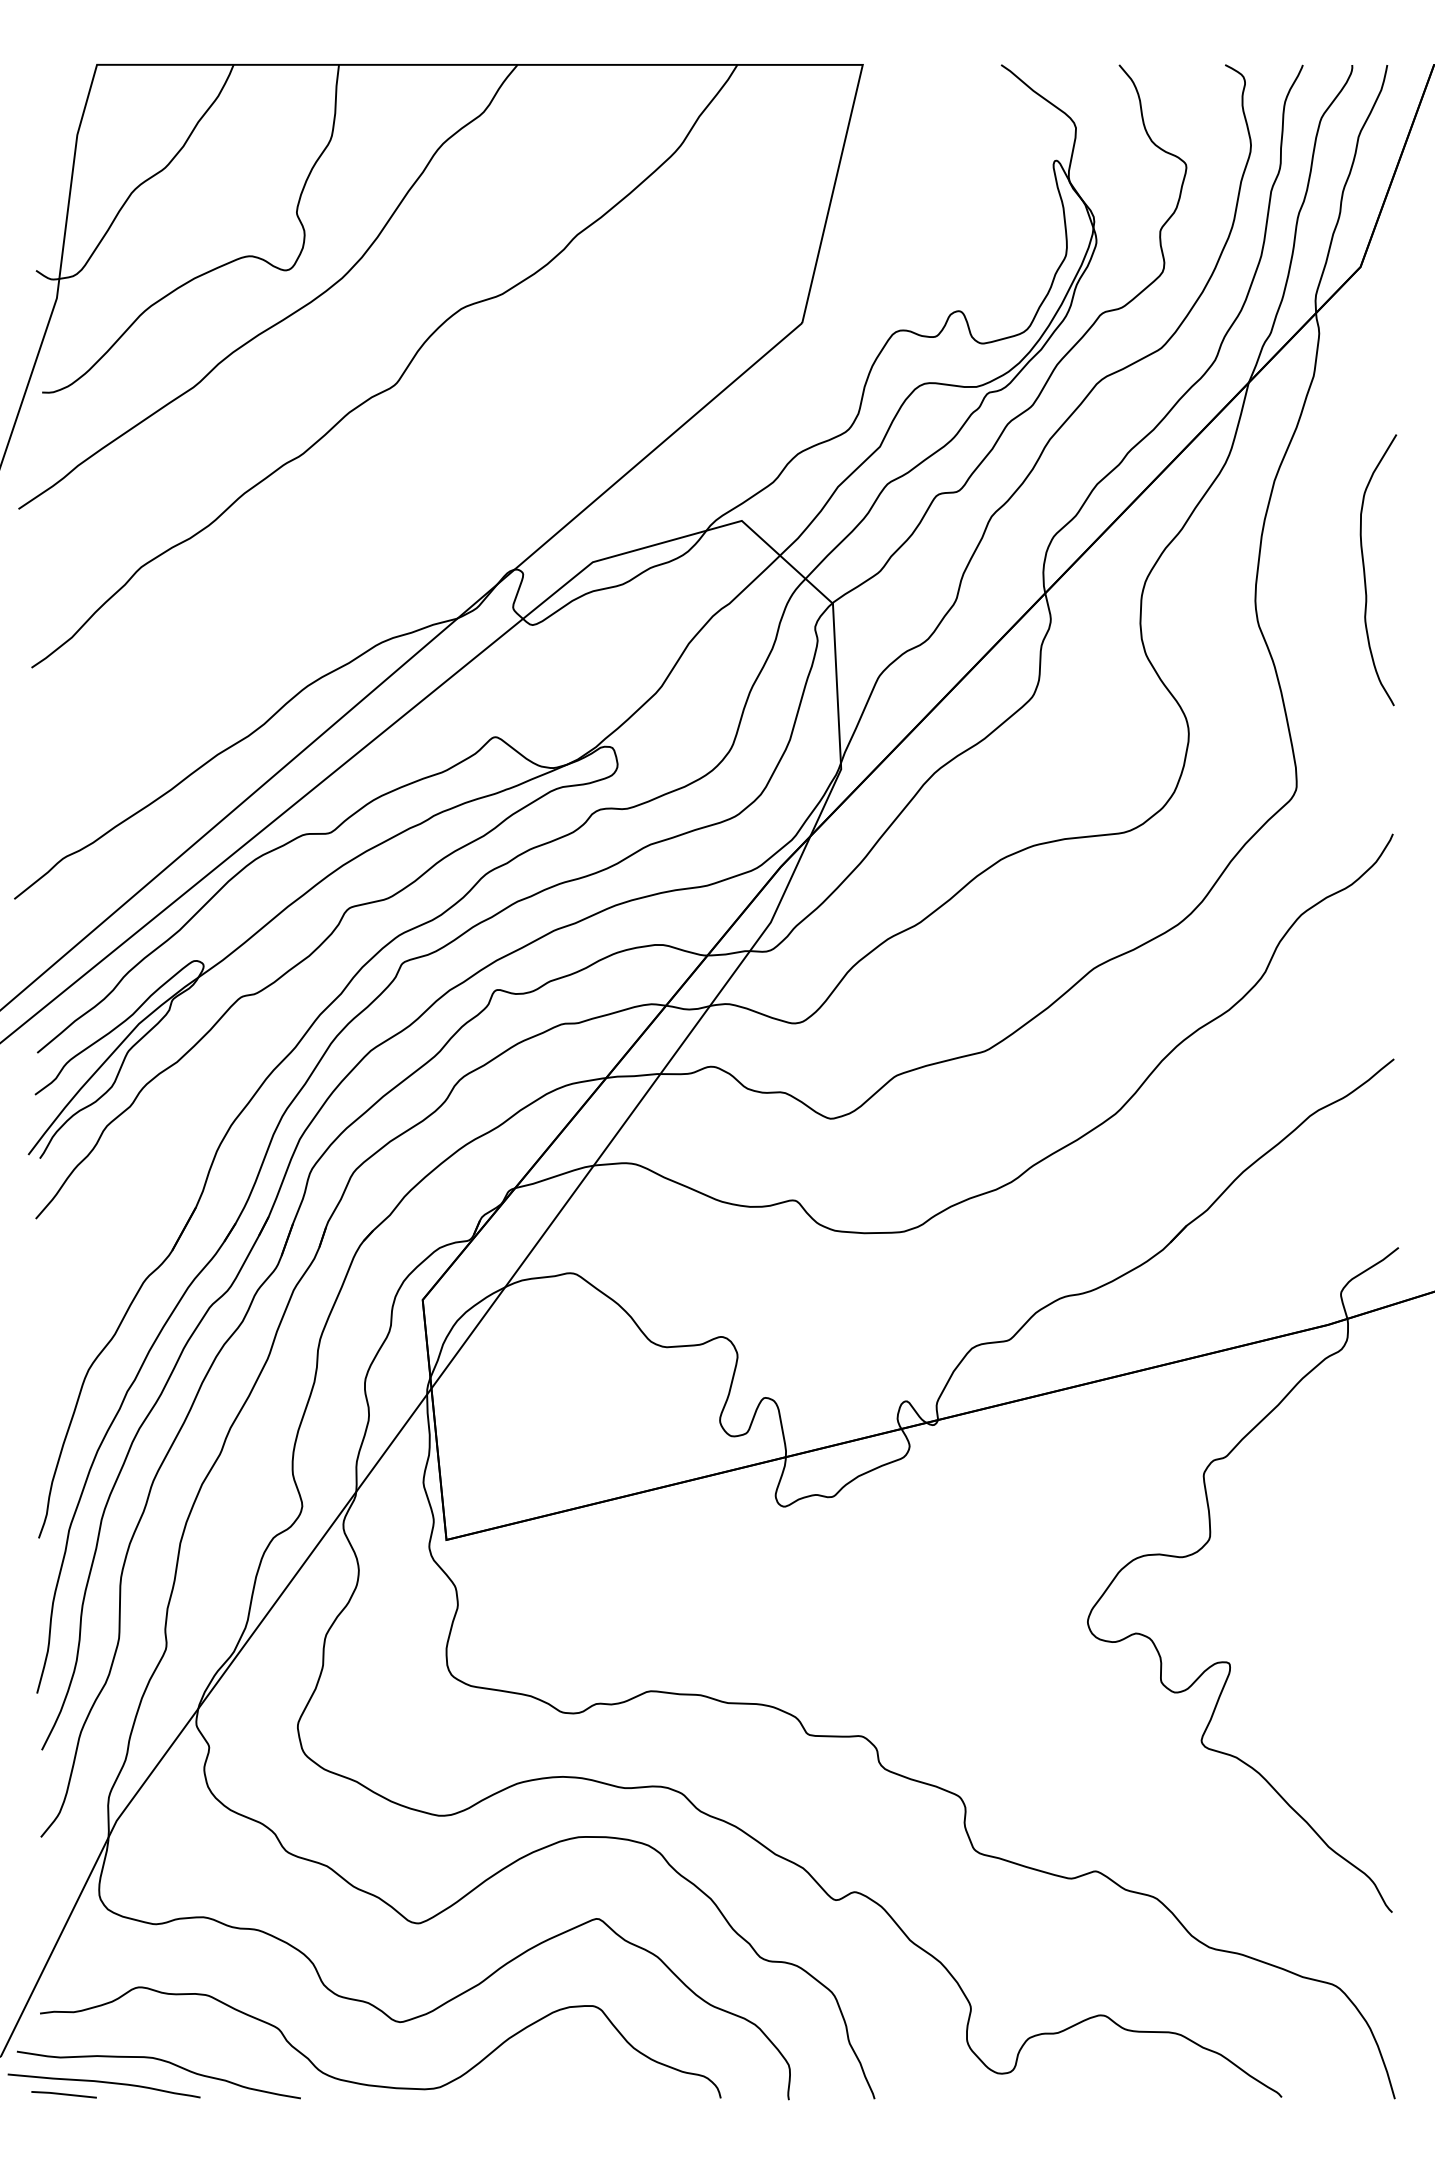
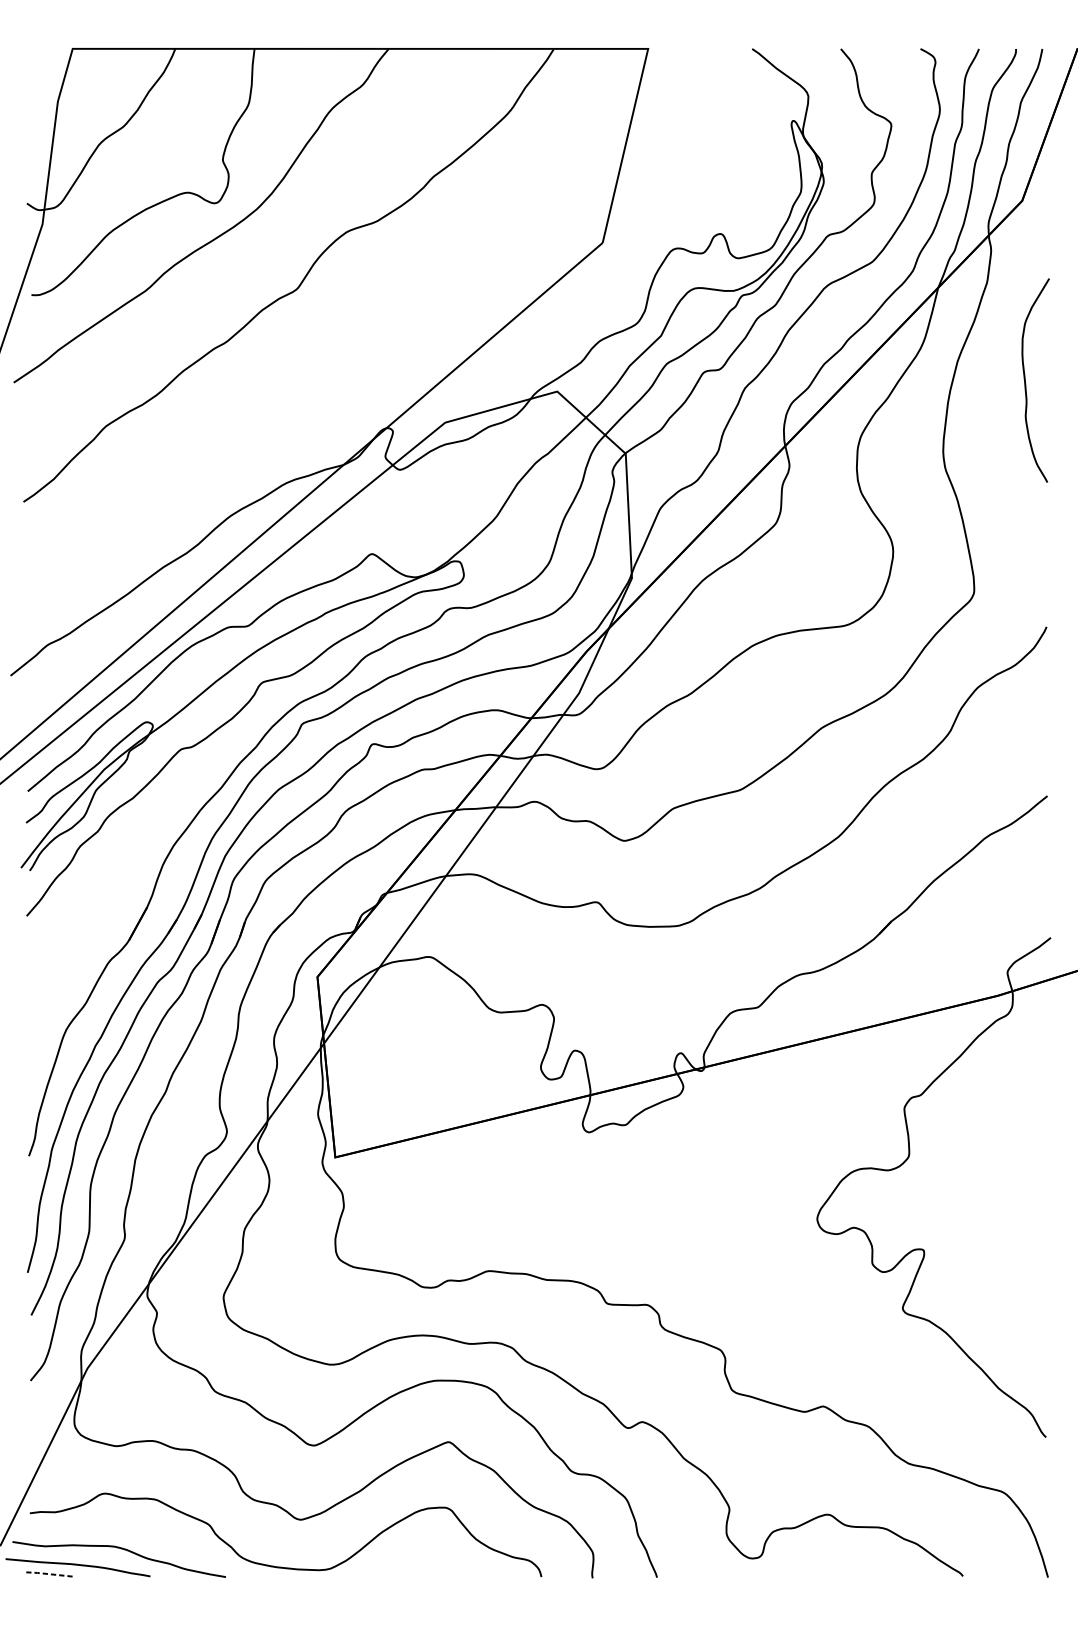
curve: (1365, 571) -> (1025, 381), moved
line: (63, 2094) -> (47, 1574), solid -> dashed

